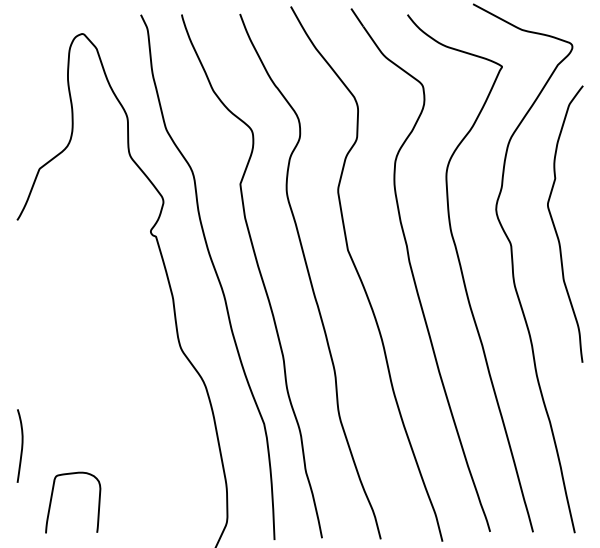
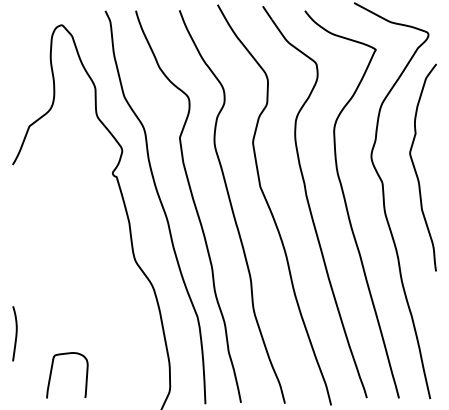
curve: (52, 498) -> (51, 372), moved

